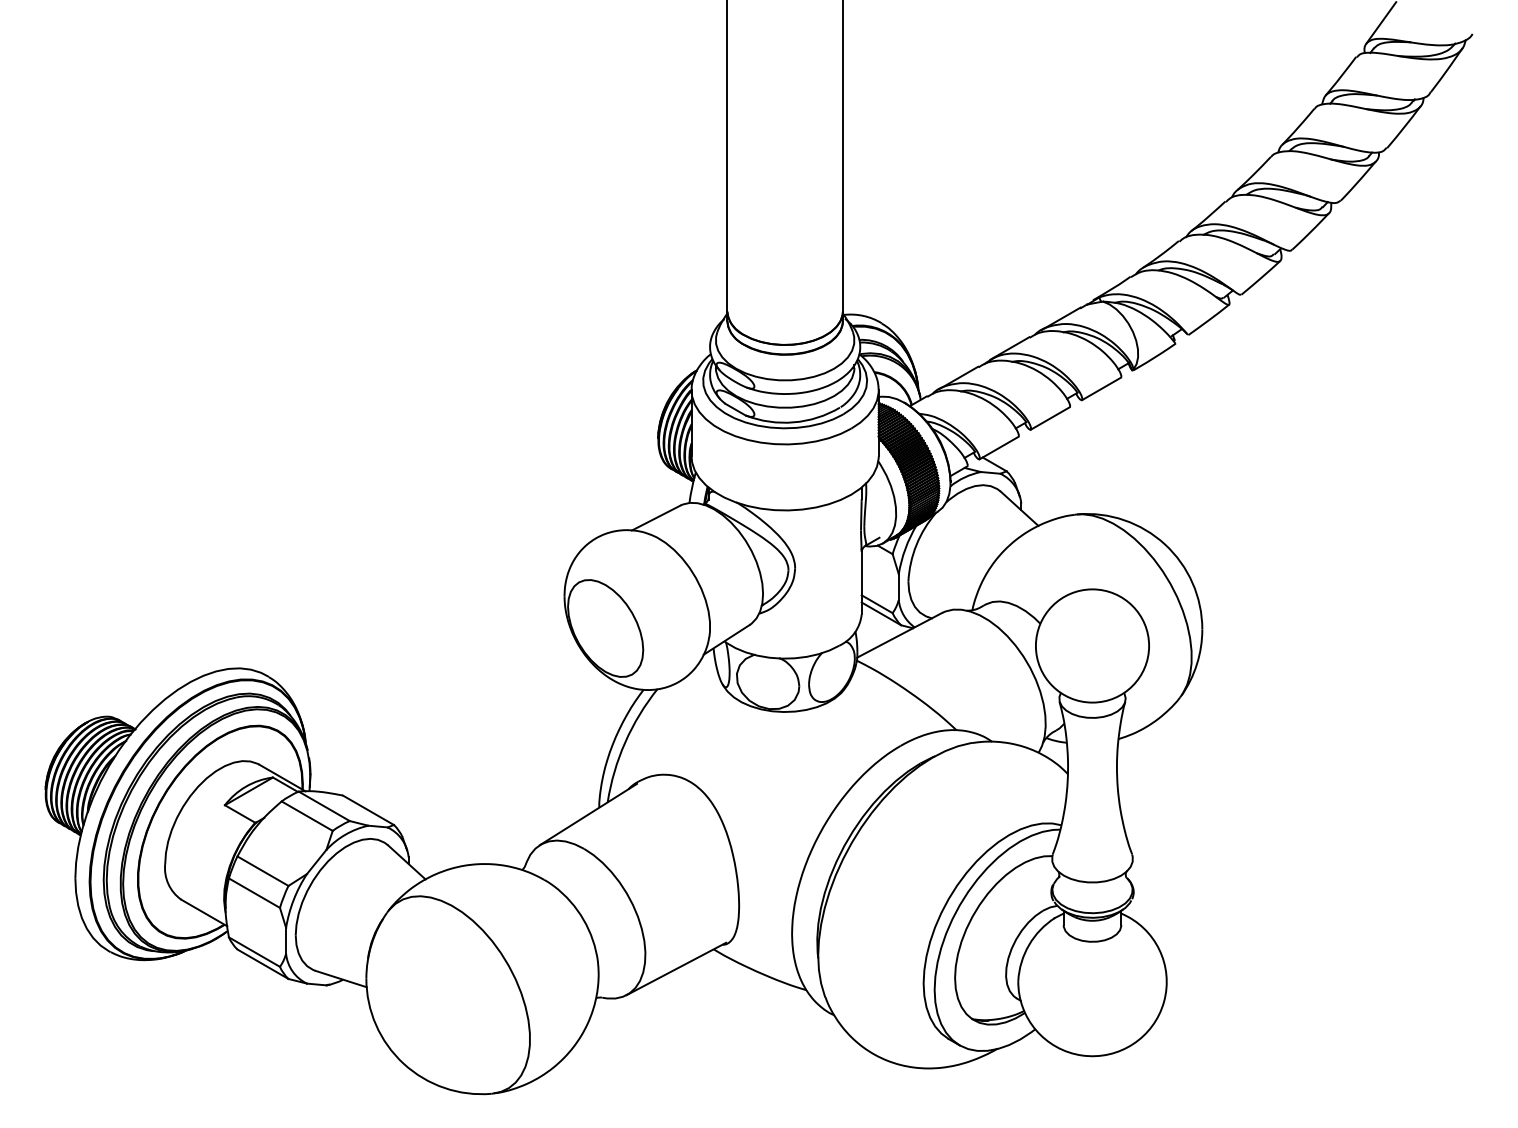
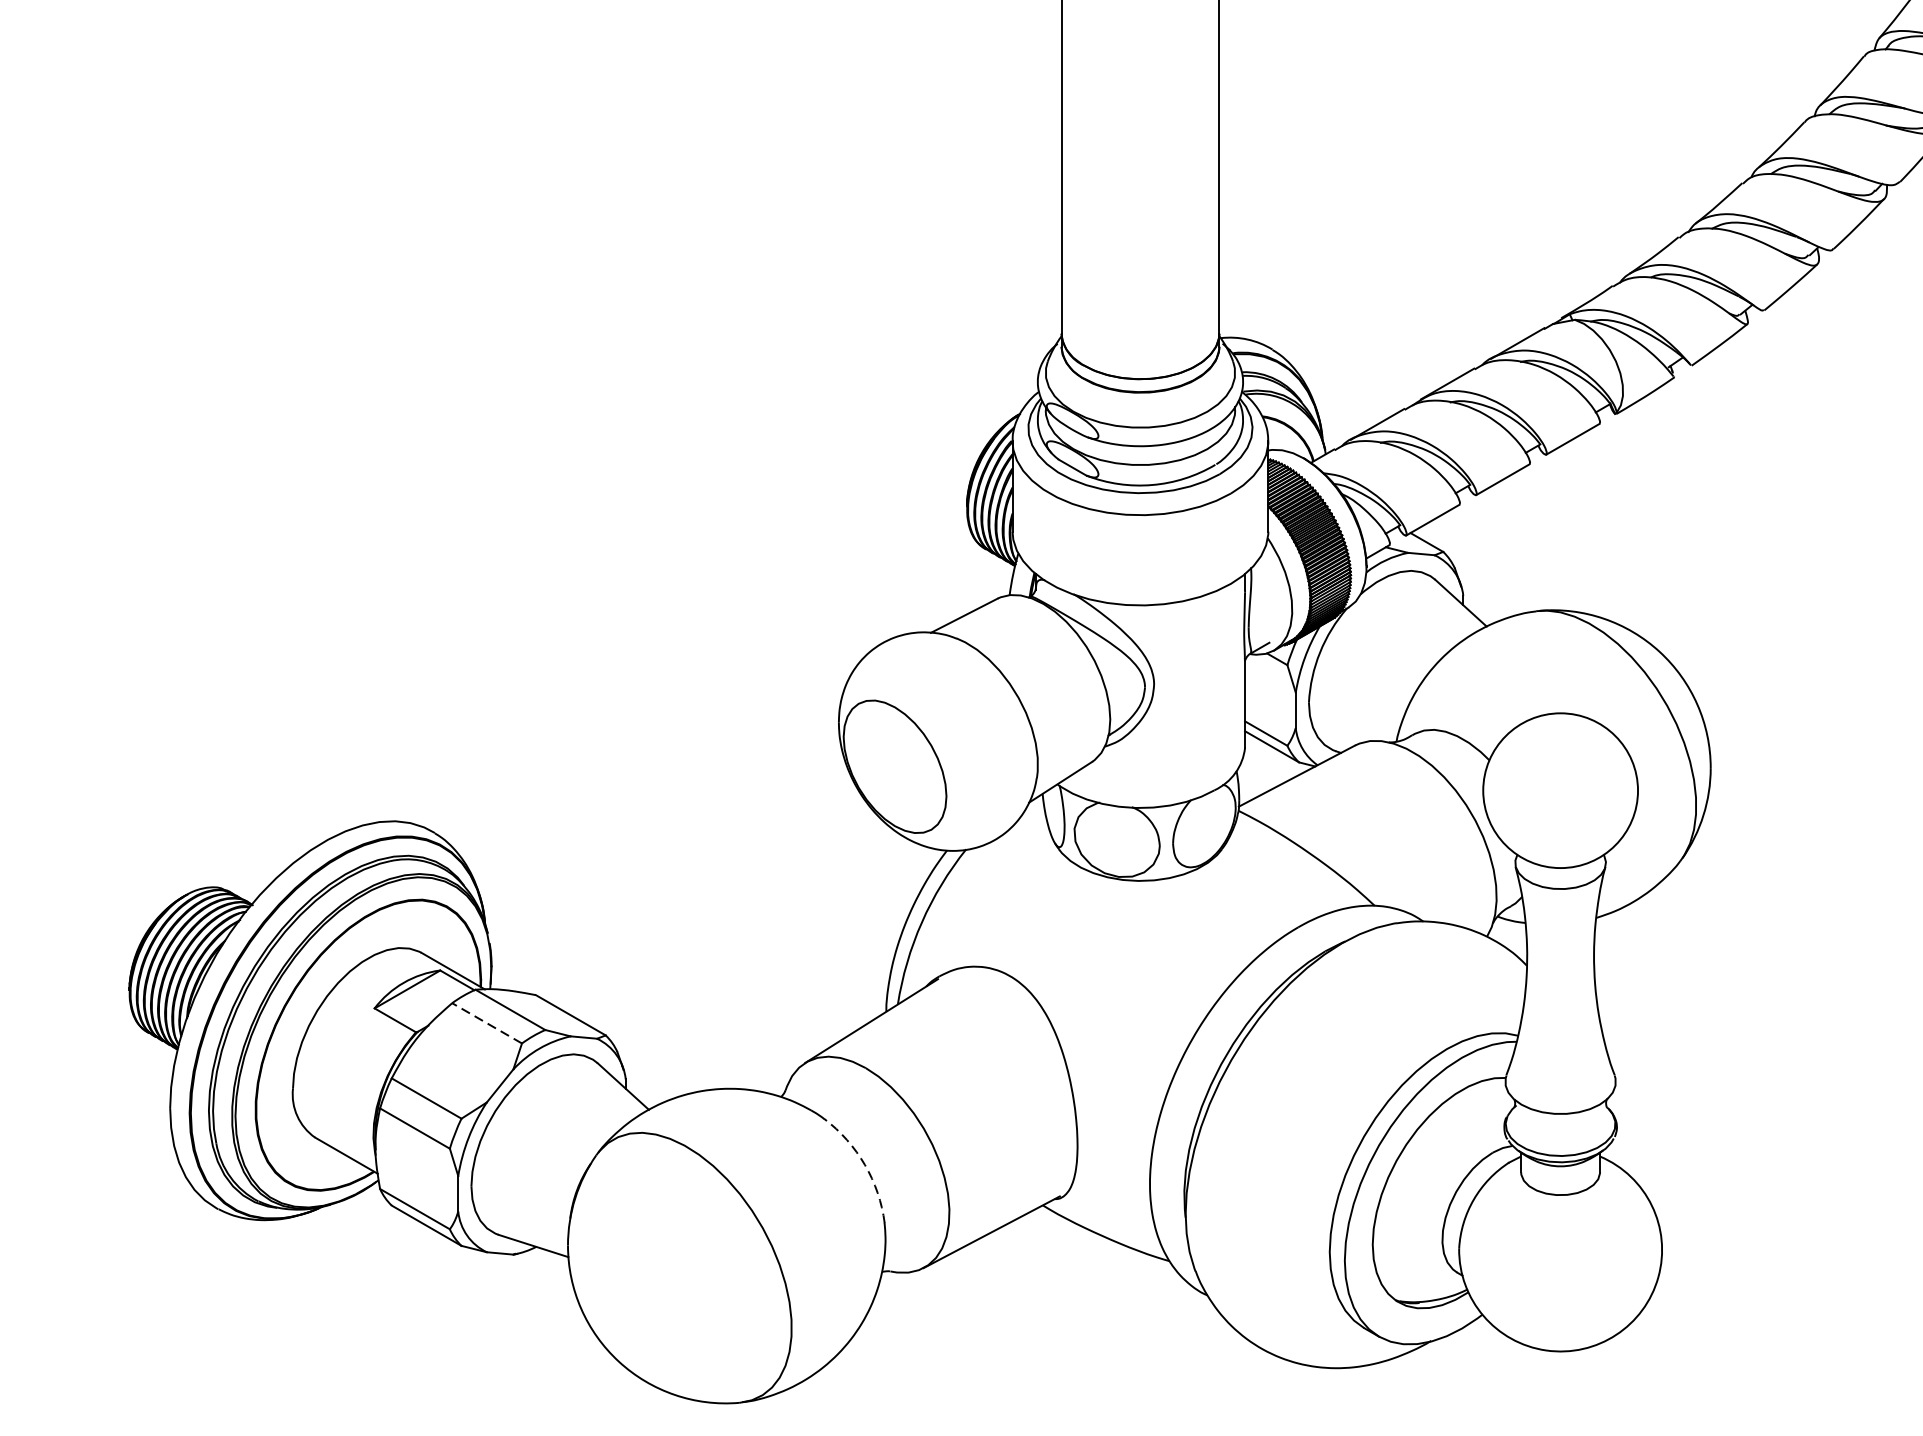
line: (306, 815) -> (486, 1022), solid -> dashed
arc: (583, 919) -> (864, 1164), solid -> dashed

